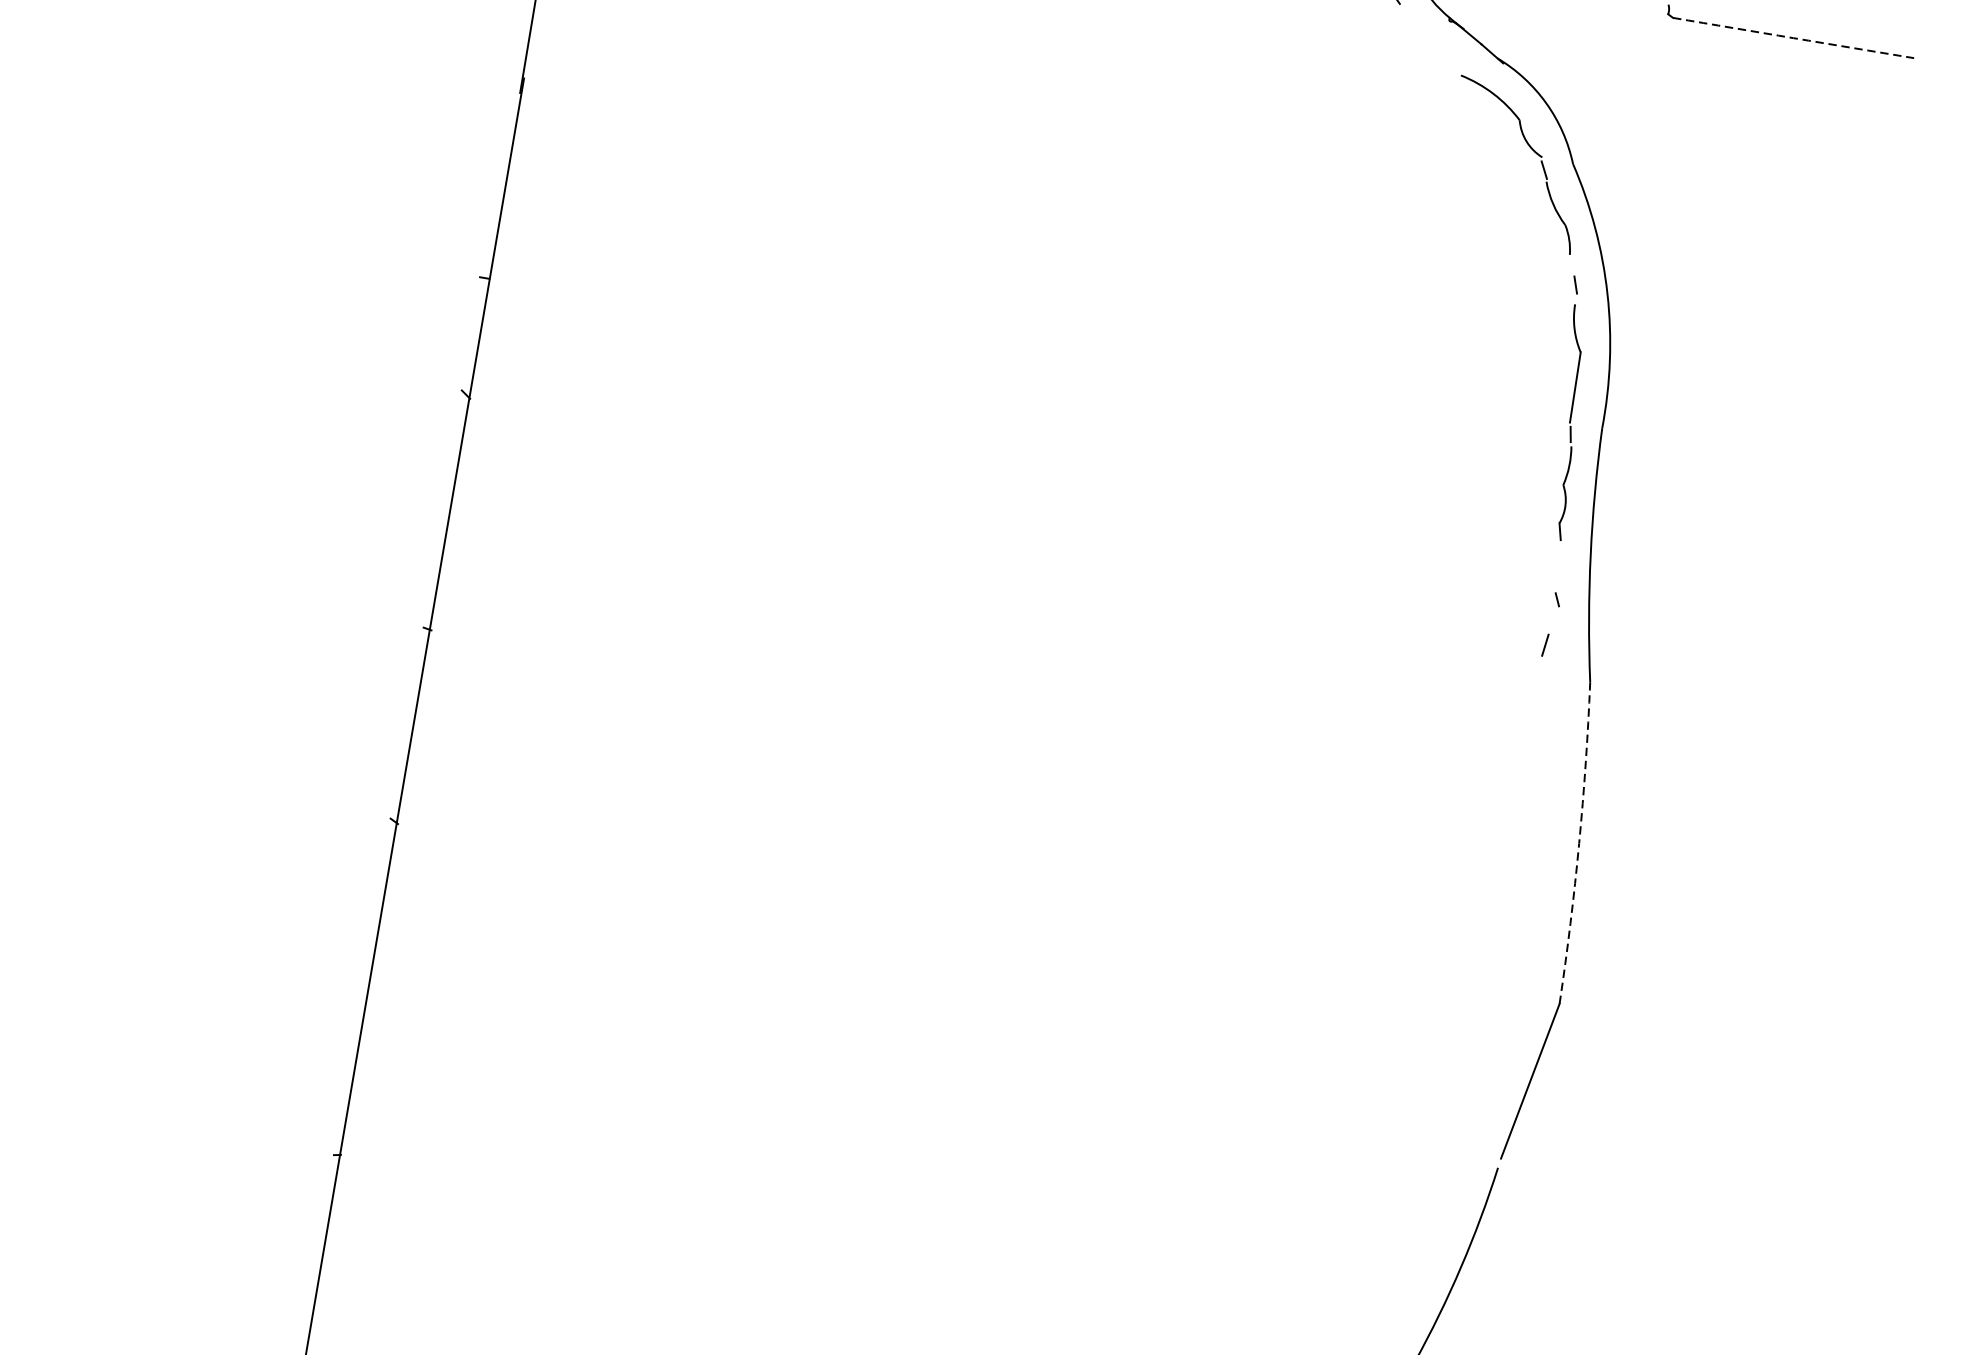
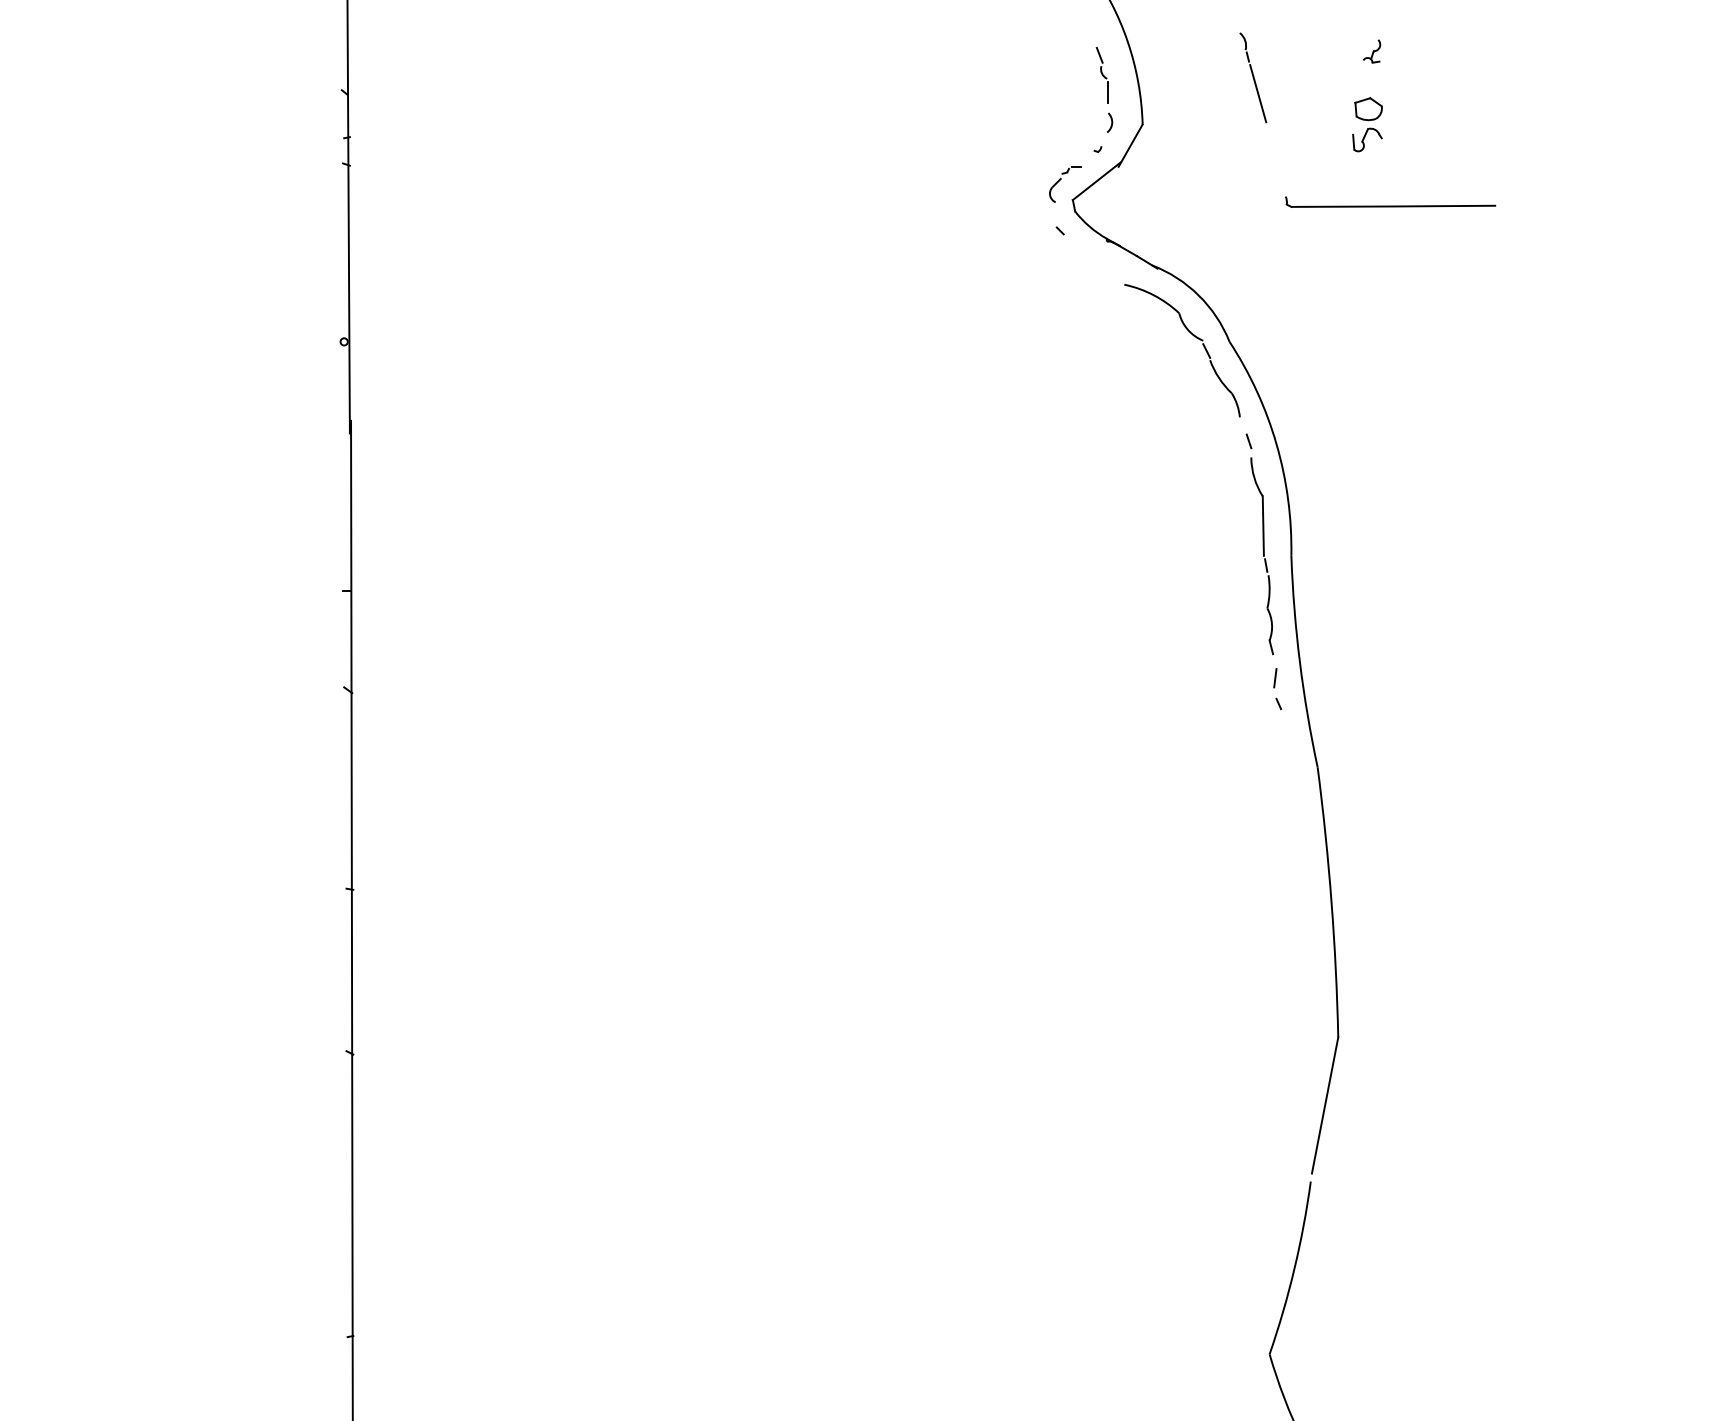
arc: (1793, 38) -> (1393, 206), dashed -> solid
line: (1545, 645) -> (1275, 678), moved
arc: (1579, 843) -> (1331, 902), dashed -> solid

